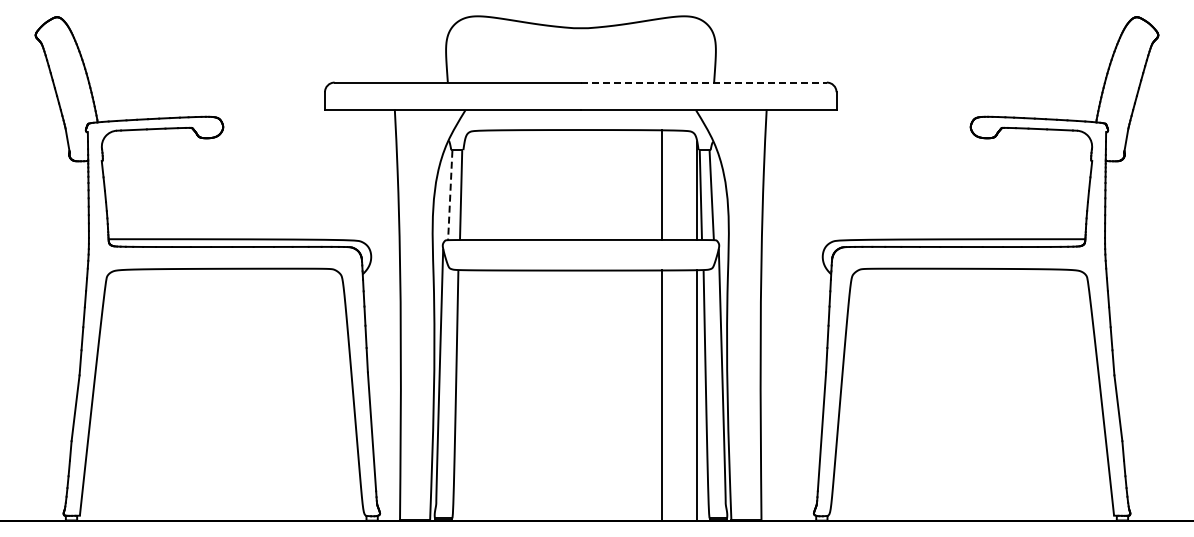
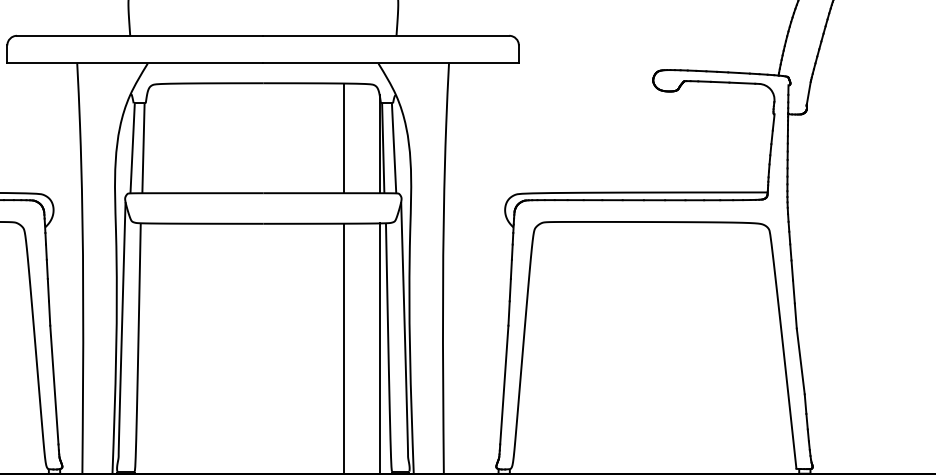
line: (704, 82) -> (386, 35), dashed -> solid
line: (450, 195) -> (132, 148), dashed -> solid

